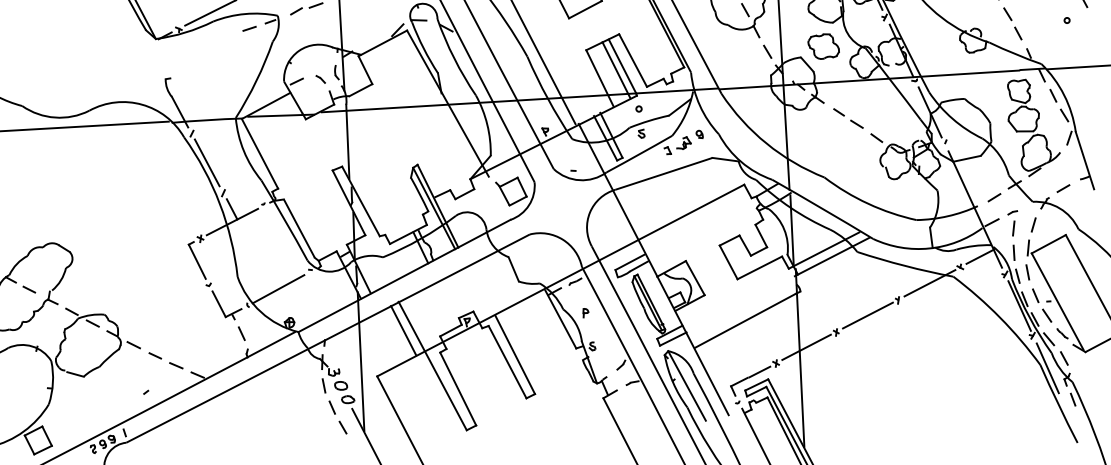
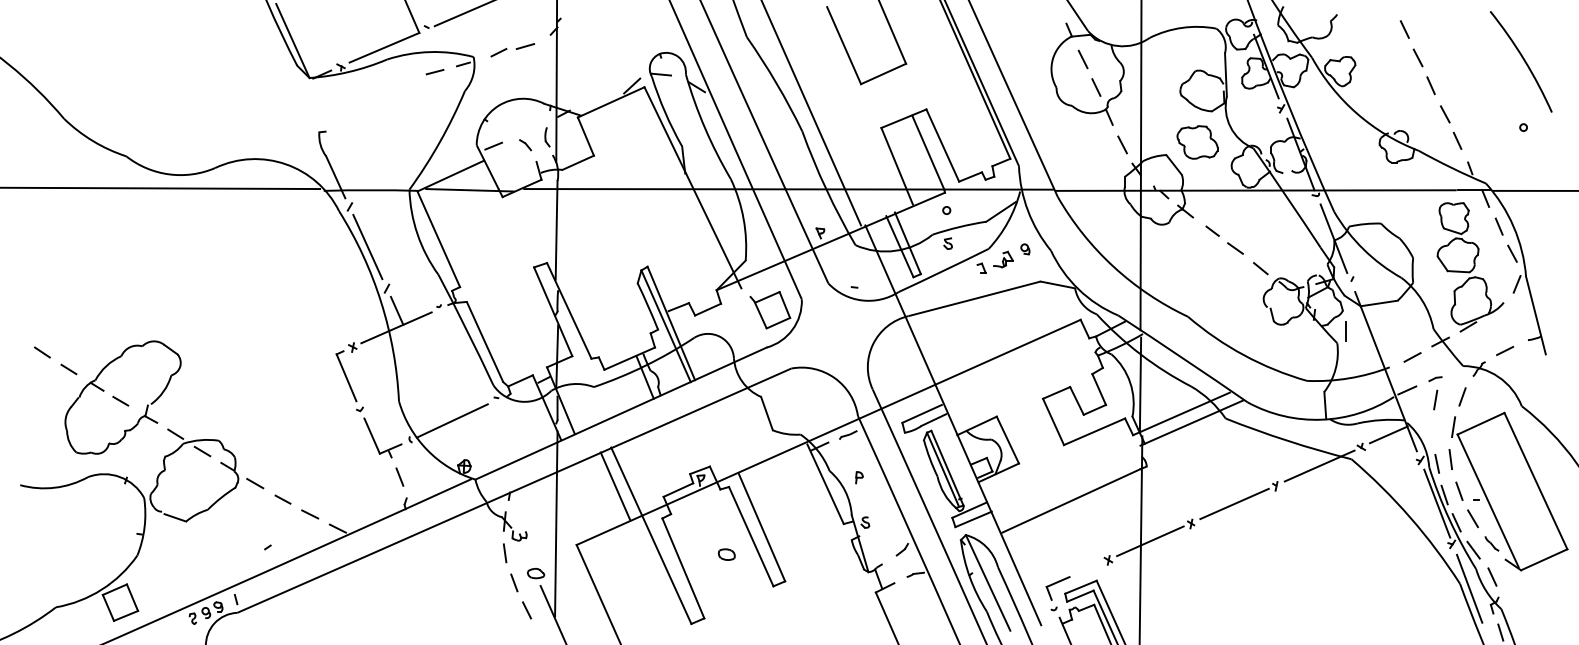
line: (616, 69) -> (919, 156), removed
line: (1013, 252) -> (1345, 331), moved
line: (760, 372) -> (1086, 570), removed
part: (340, 385) -> (726, 554), moved

